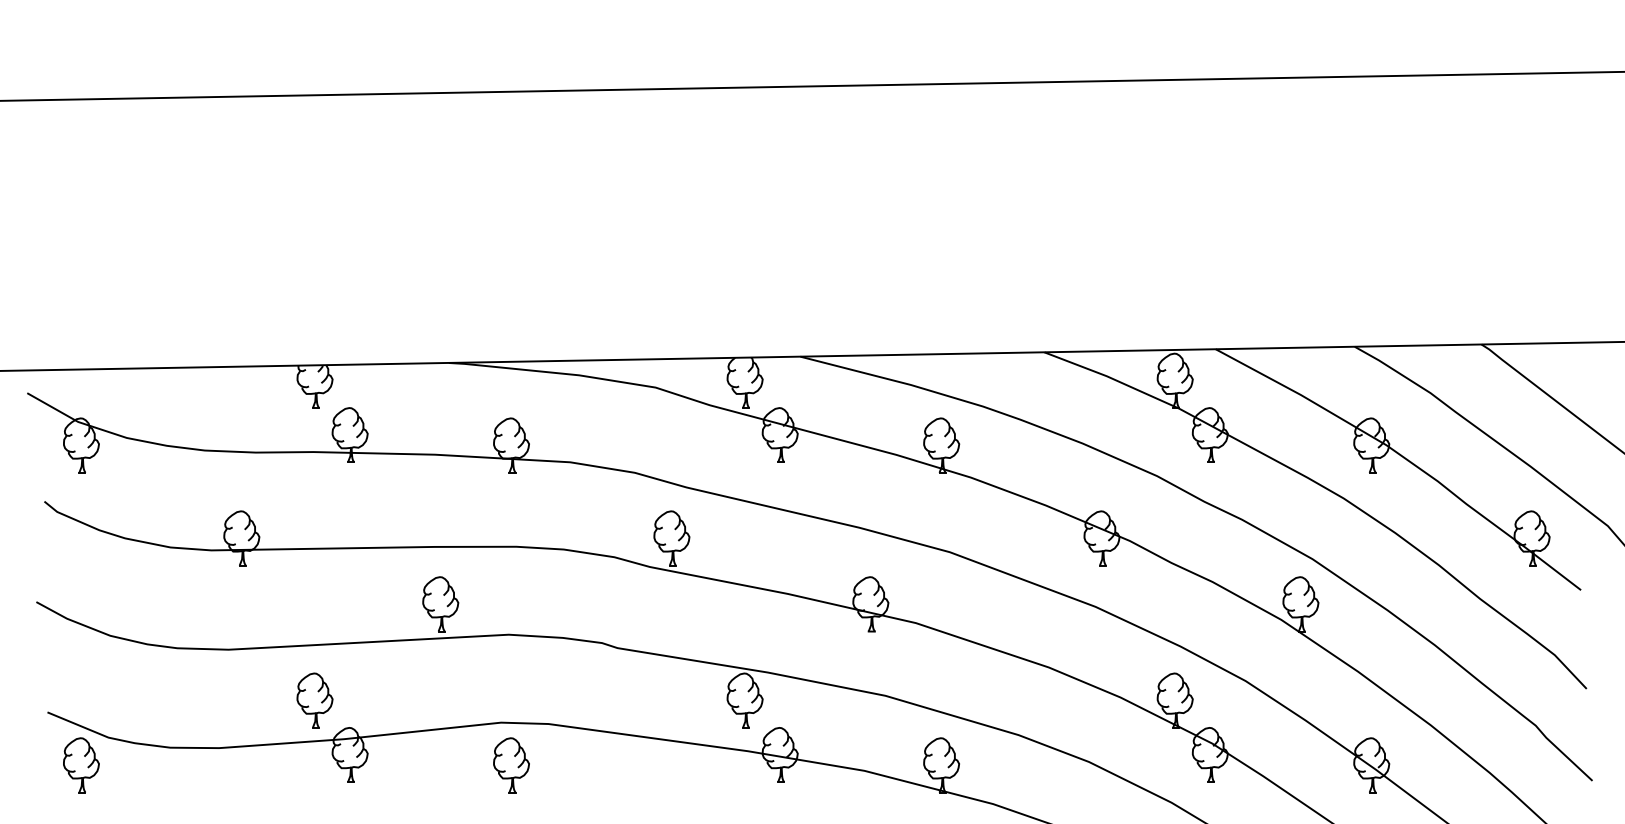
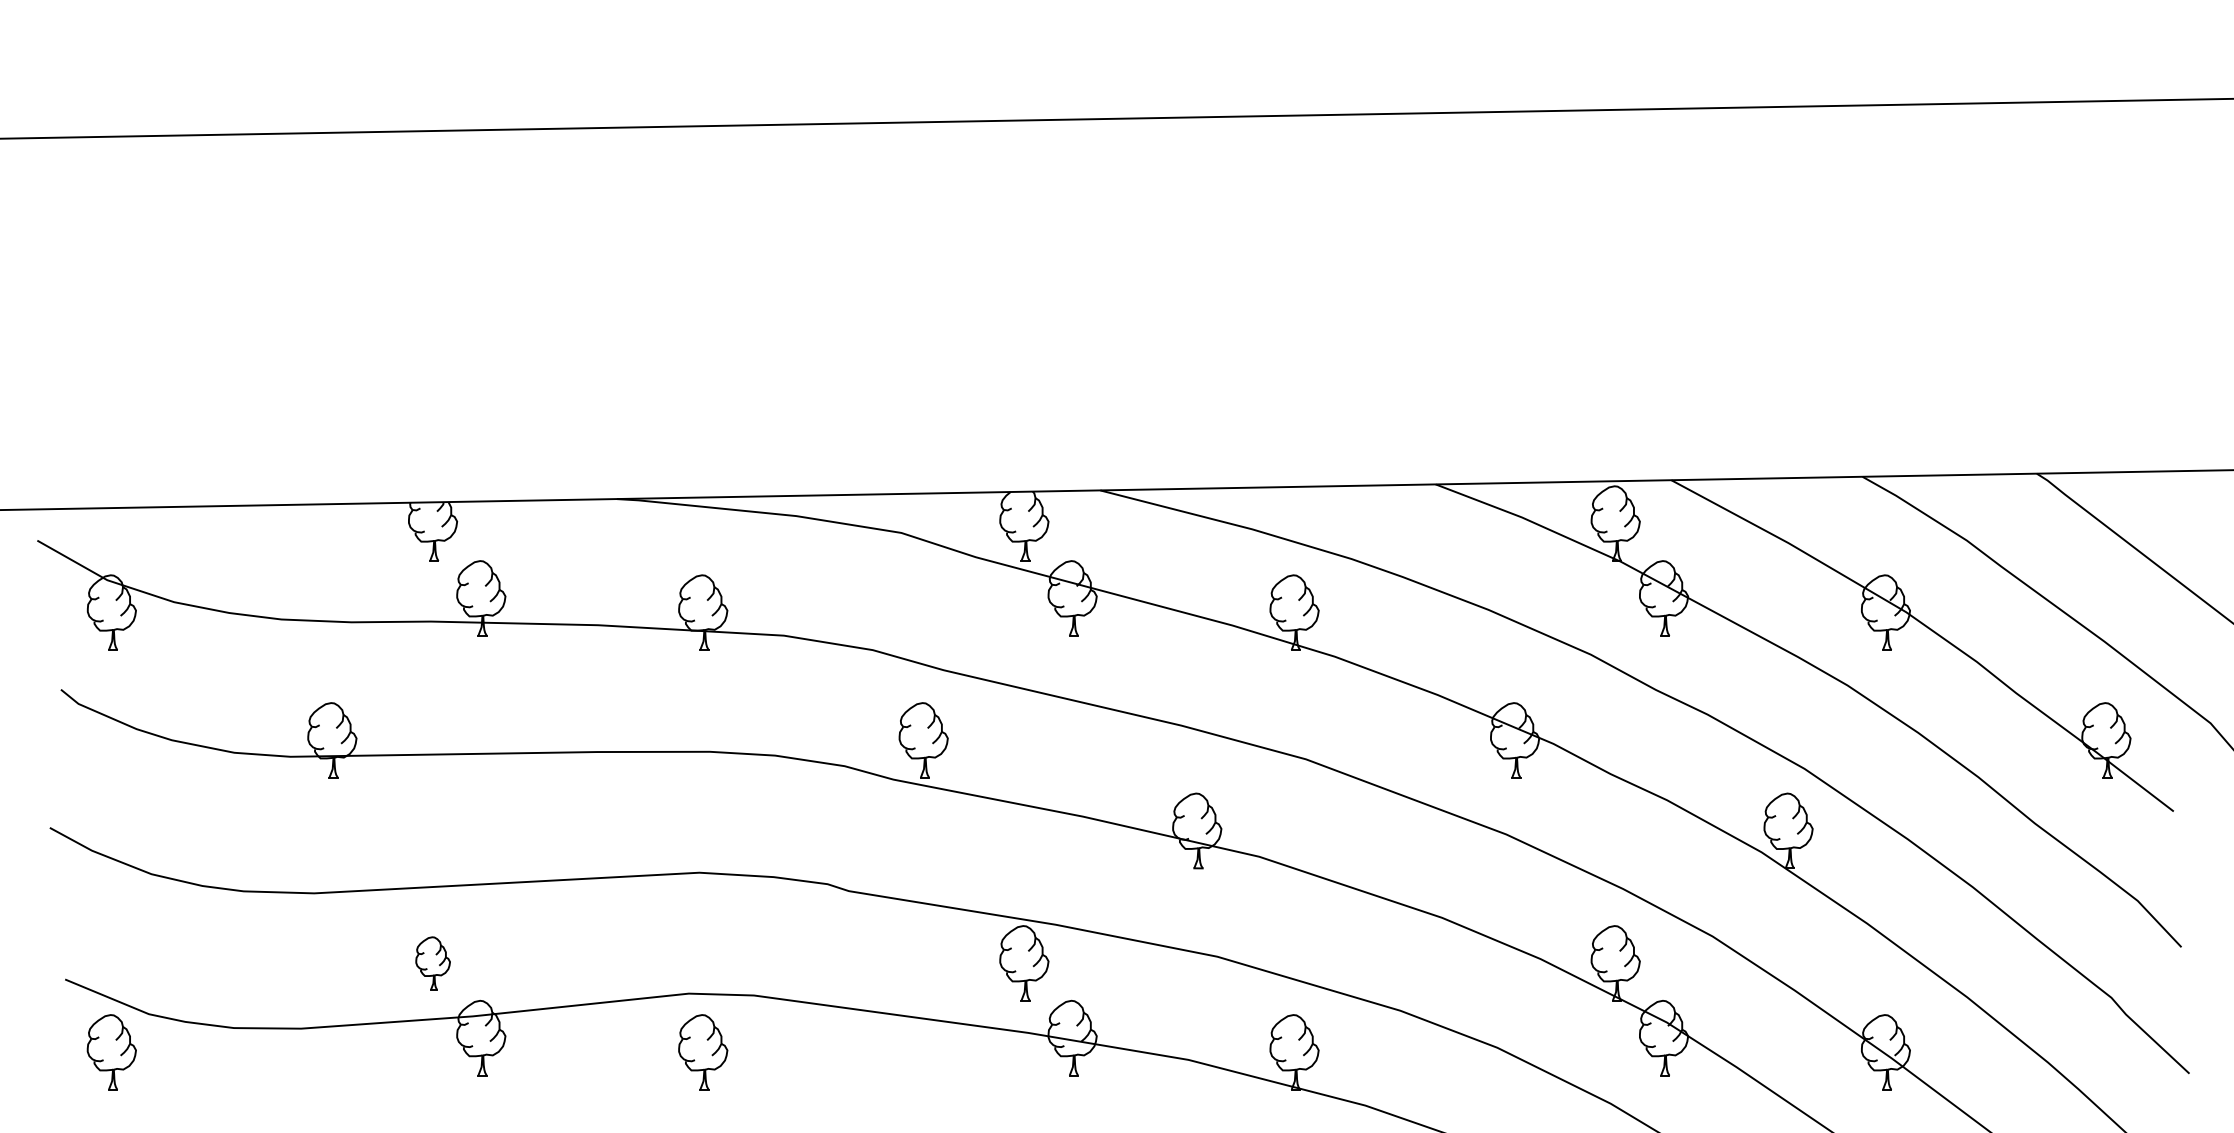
part: (440, 604) -> (605, 830), removed
part: (315, 700) -> (433, 963), size x0.7

